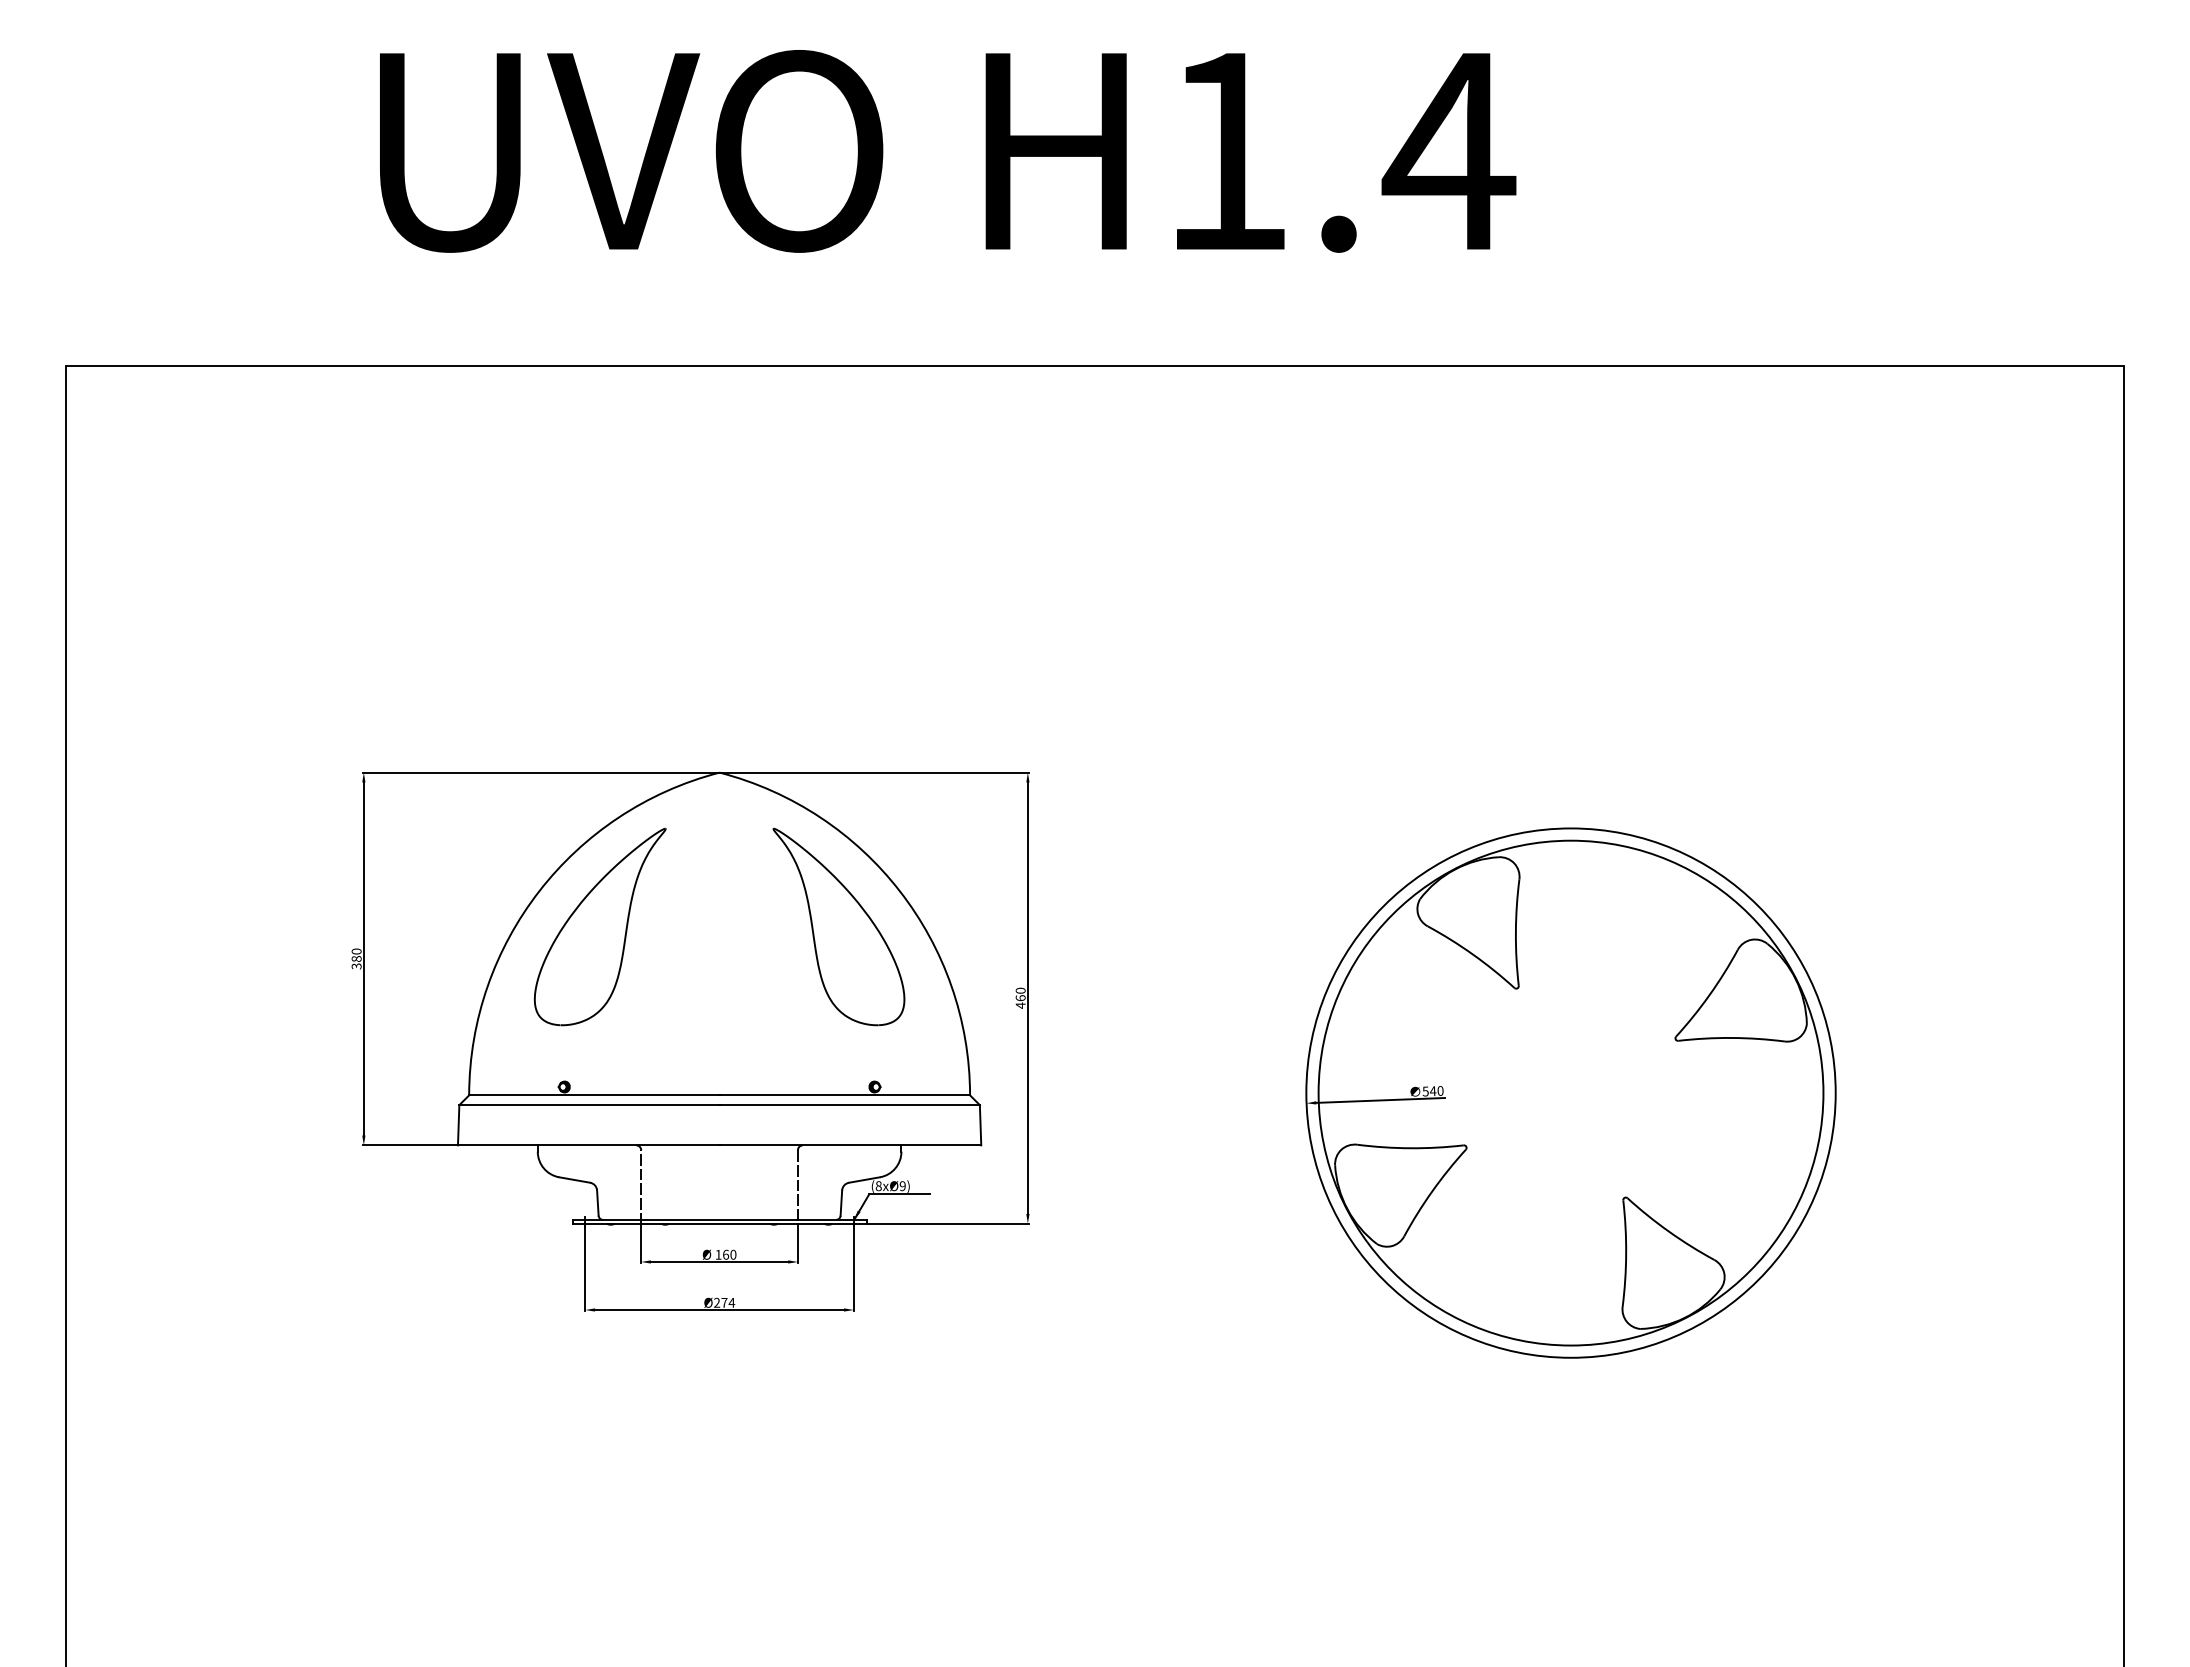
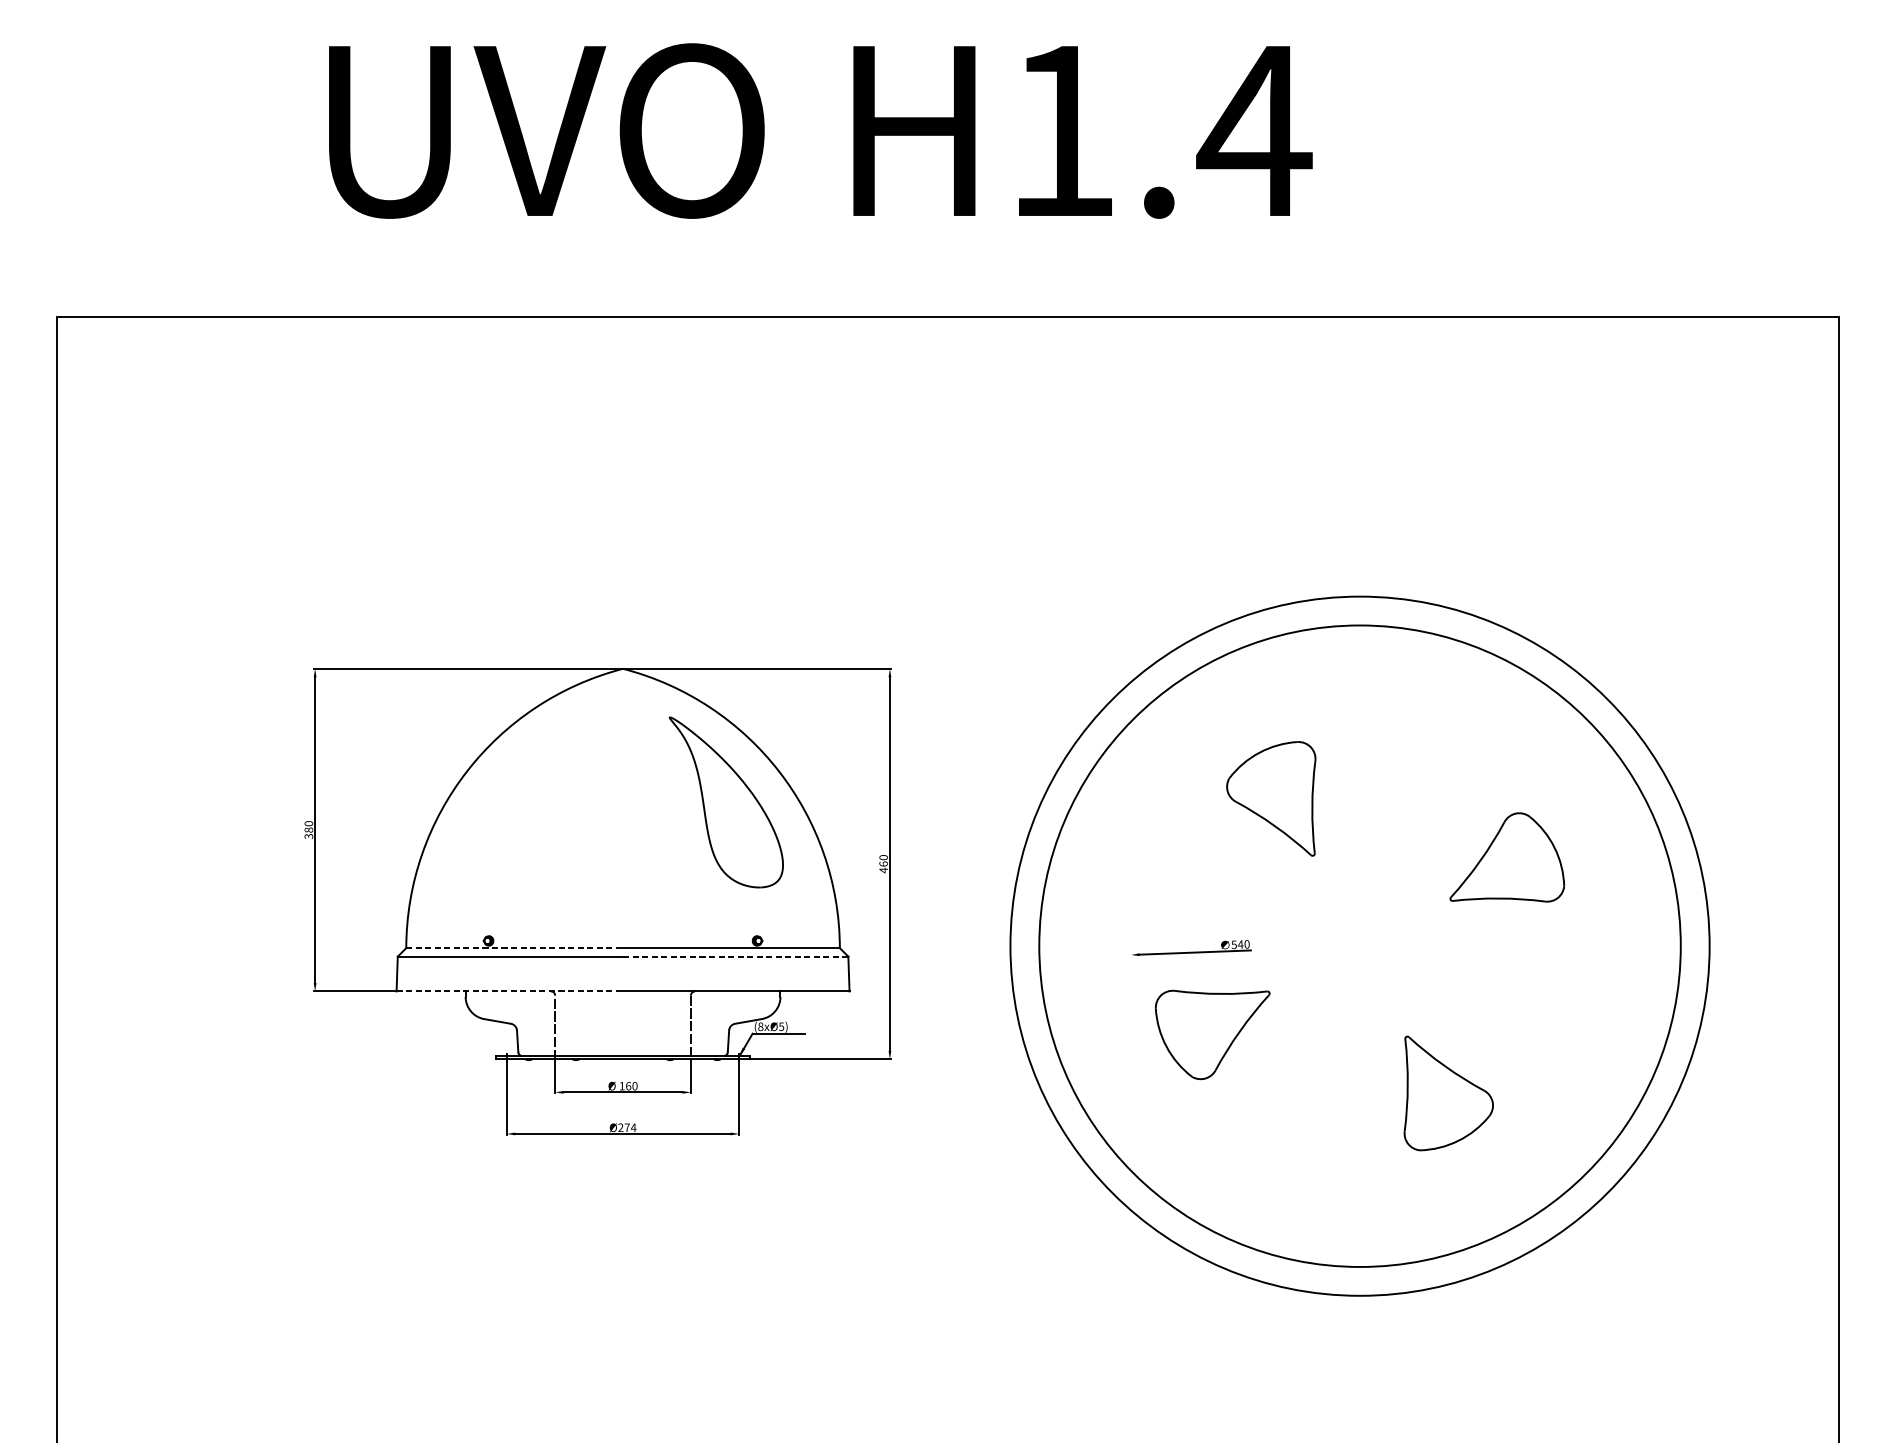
part: (599, 926) -> (519, 802), removed
circle: (1570, 1092) -> (1359, 945), size x1.4
circle: (1570, 1092) -> (1359, 945), size x1.6
line: (594, 1095) -> (514, 948), solid -> dashed
line: (849, 1105) -> (735, 956), solid -> dashed
line: (588, 1145) -> (509, 991), solid -> dashed
text: (902, 1185) -> (781, 1026), (8xØ9) -> (8xØ5)

